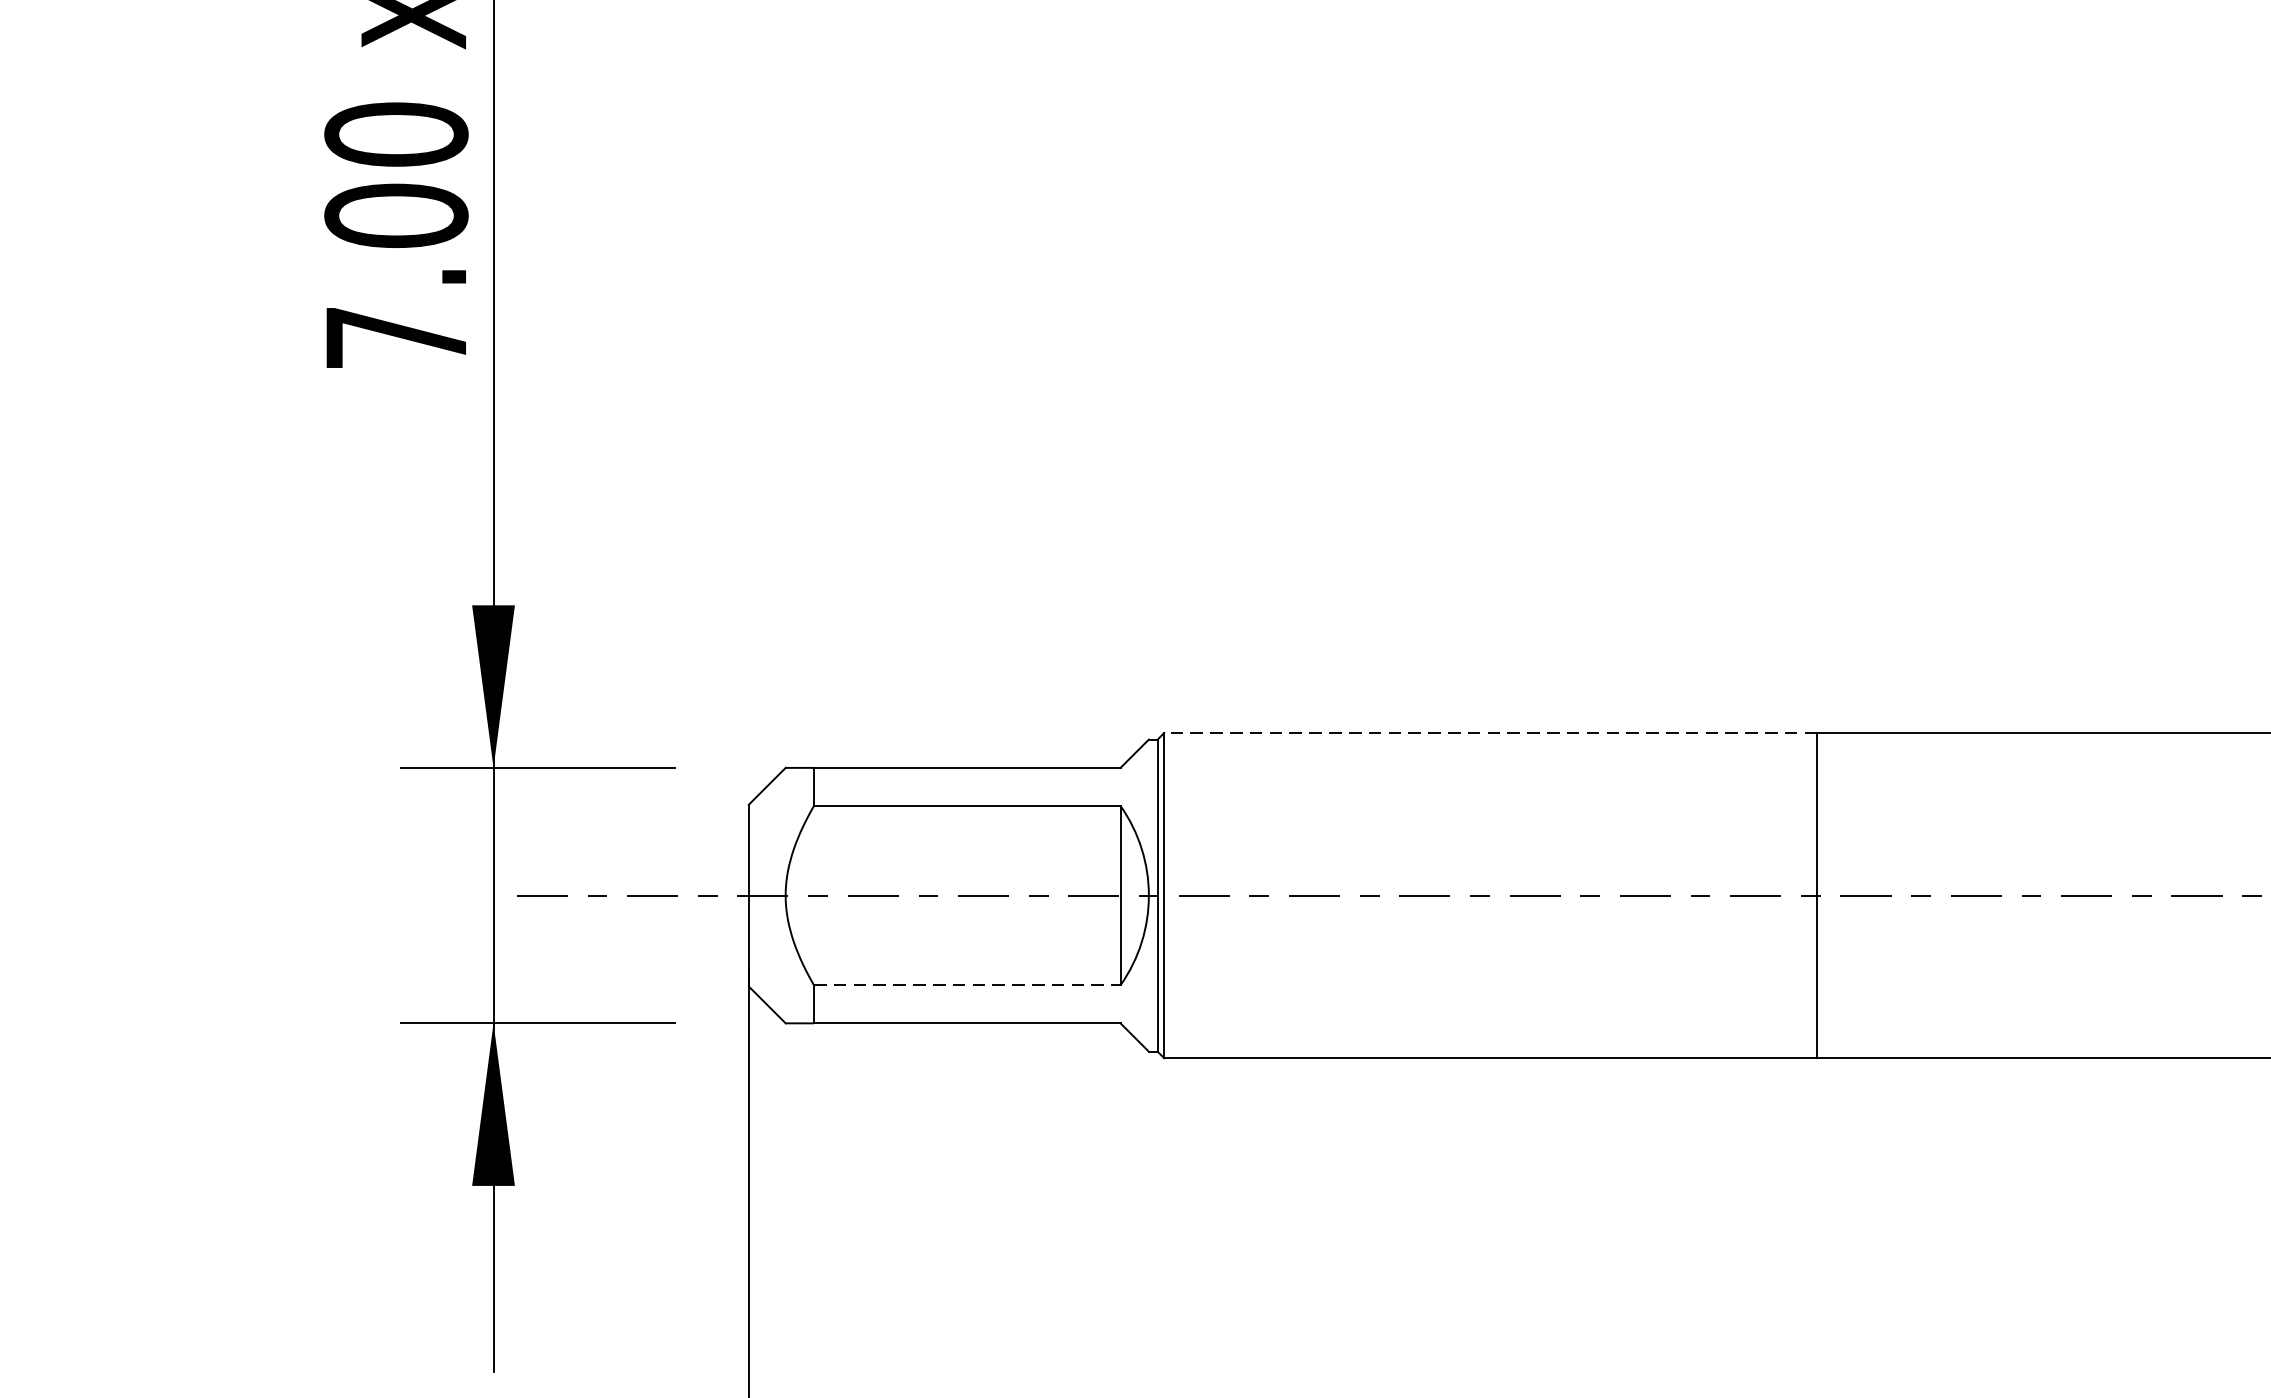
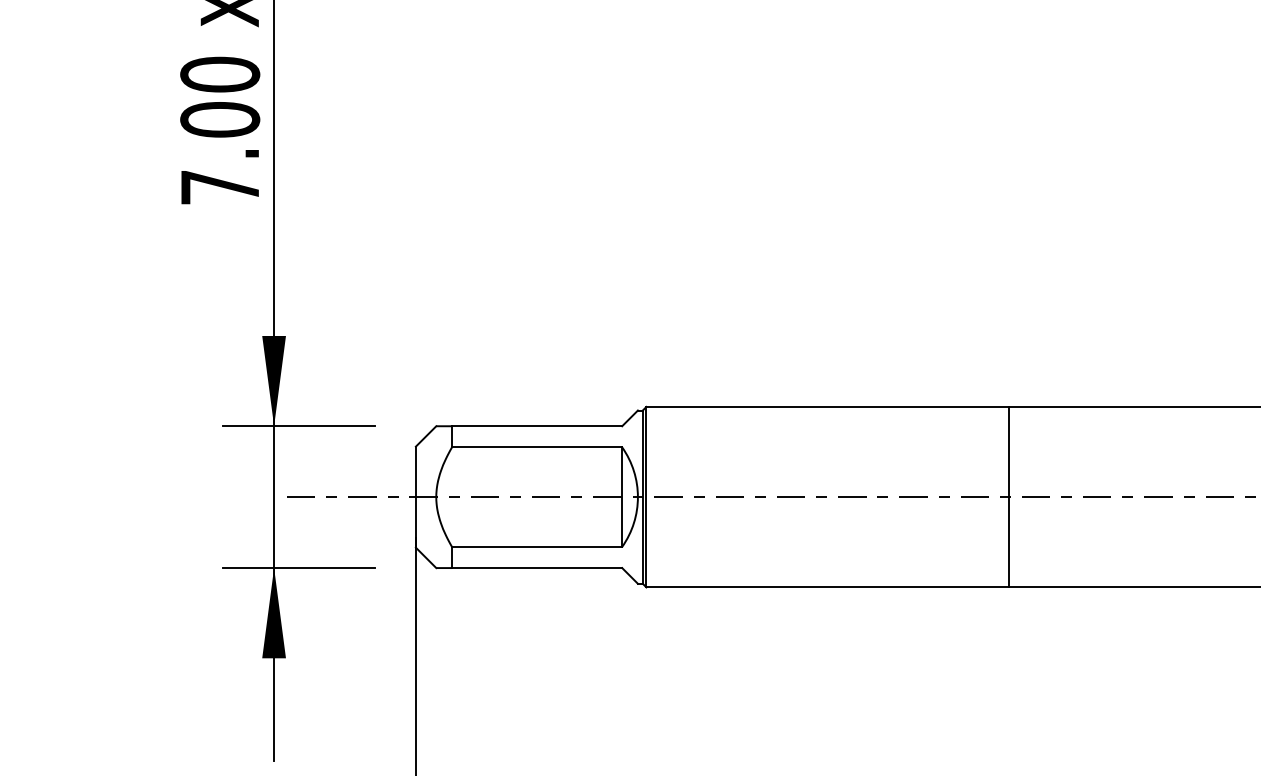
line: (1490, 732) -> (827, 406), dashed -> solid
line: (967, 984) -> (537, 546), dashed -> solid

